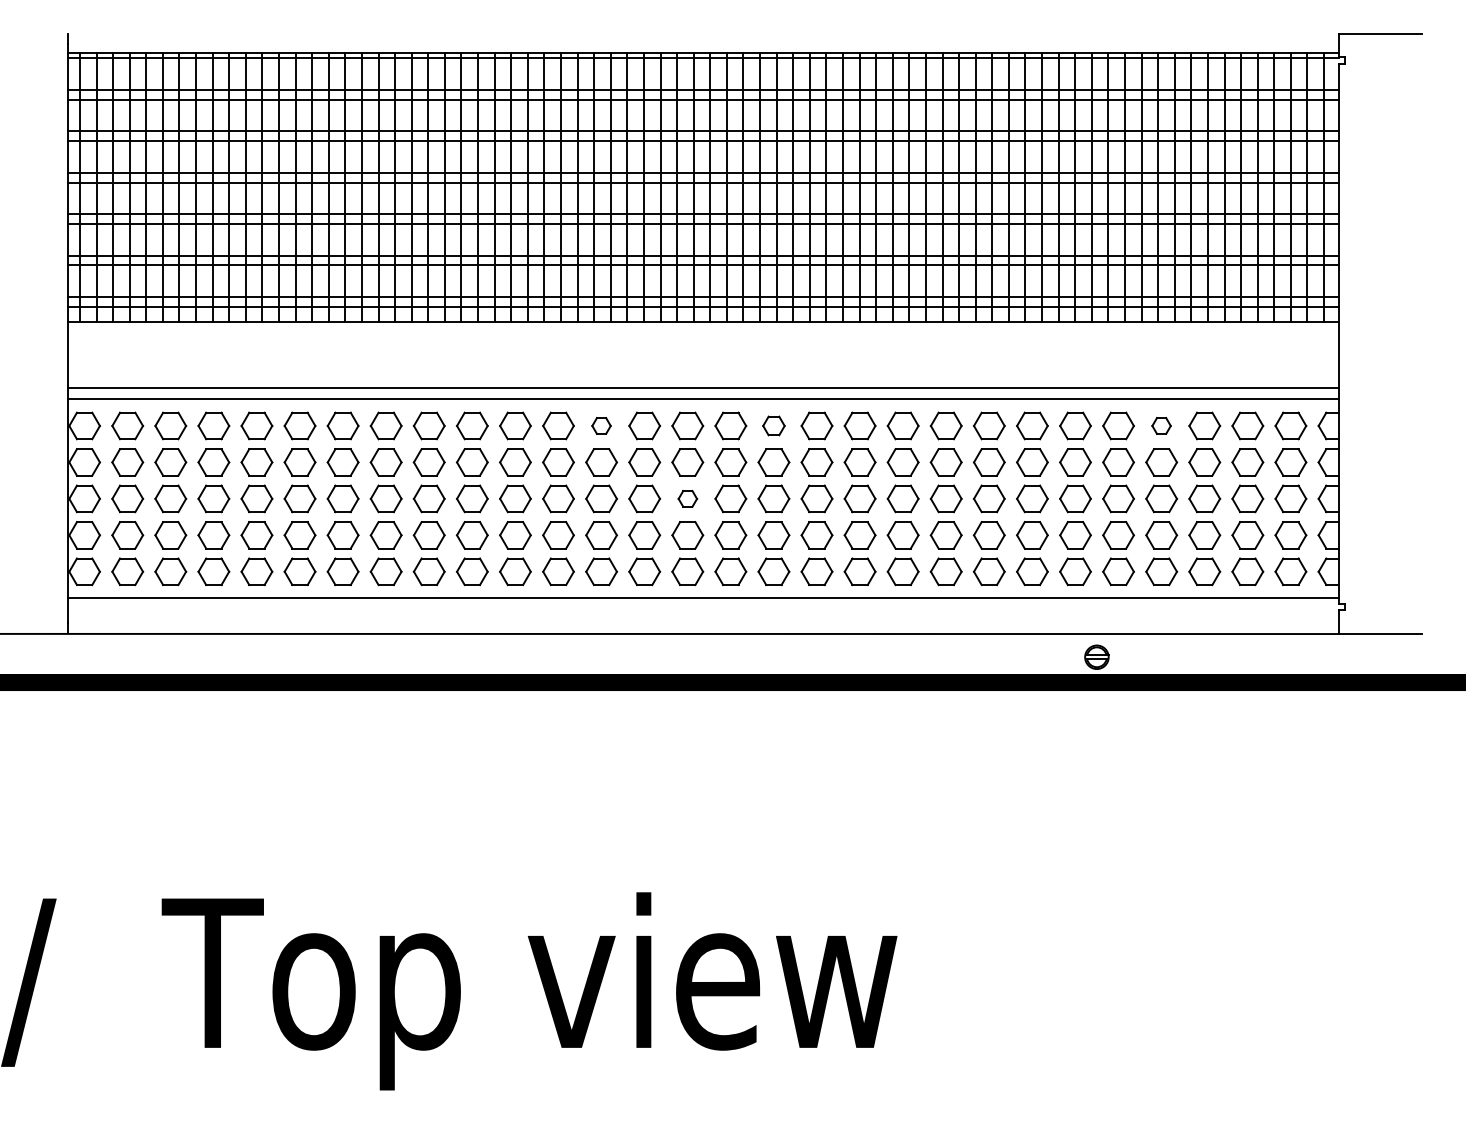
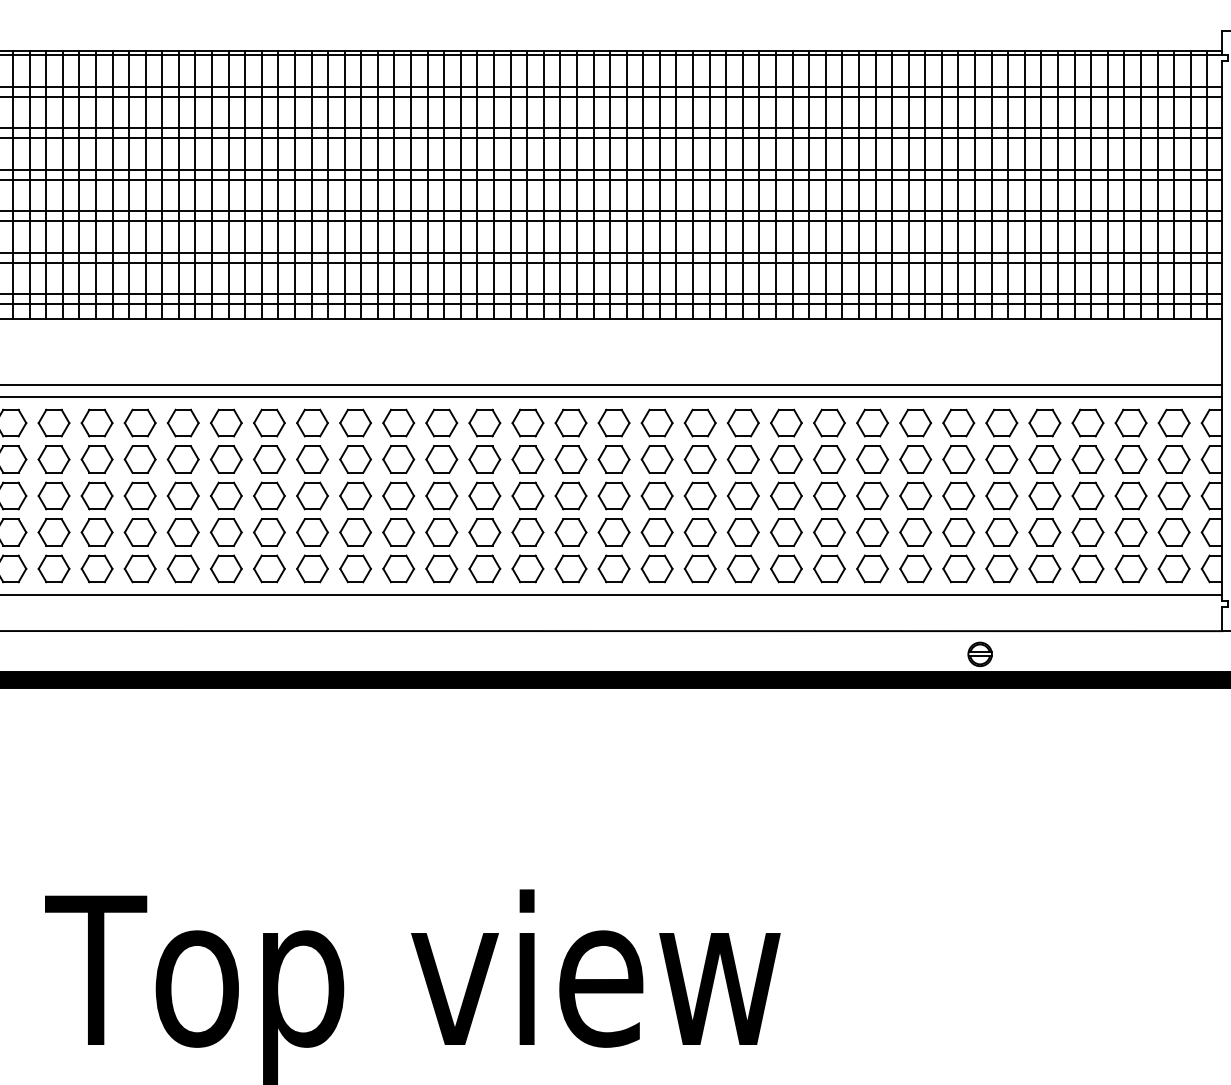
part: (601, 425) -> (484, 422), size x1.67
part: (773, 425) -> (656, 422), size x1.43
part: (1161, 425) -> (1044, 422), size x1.67
part: (687, 498) -> (570, 495), size x1.67

